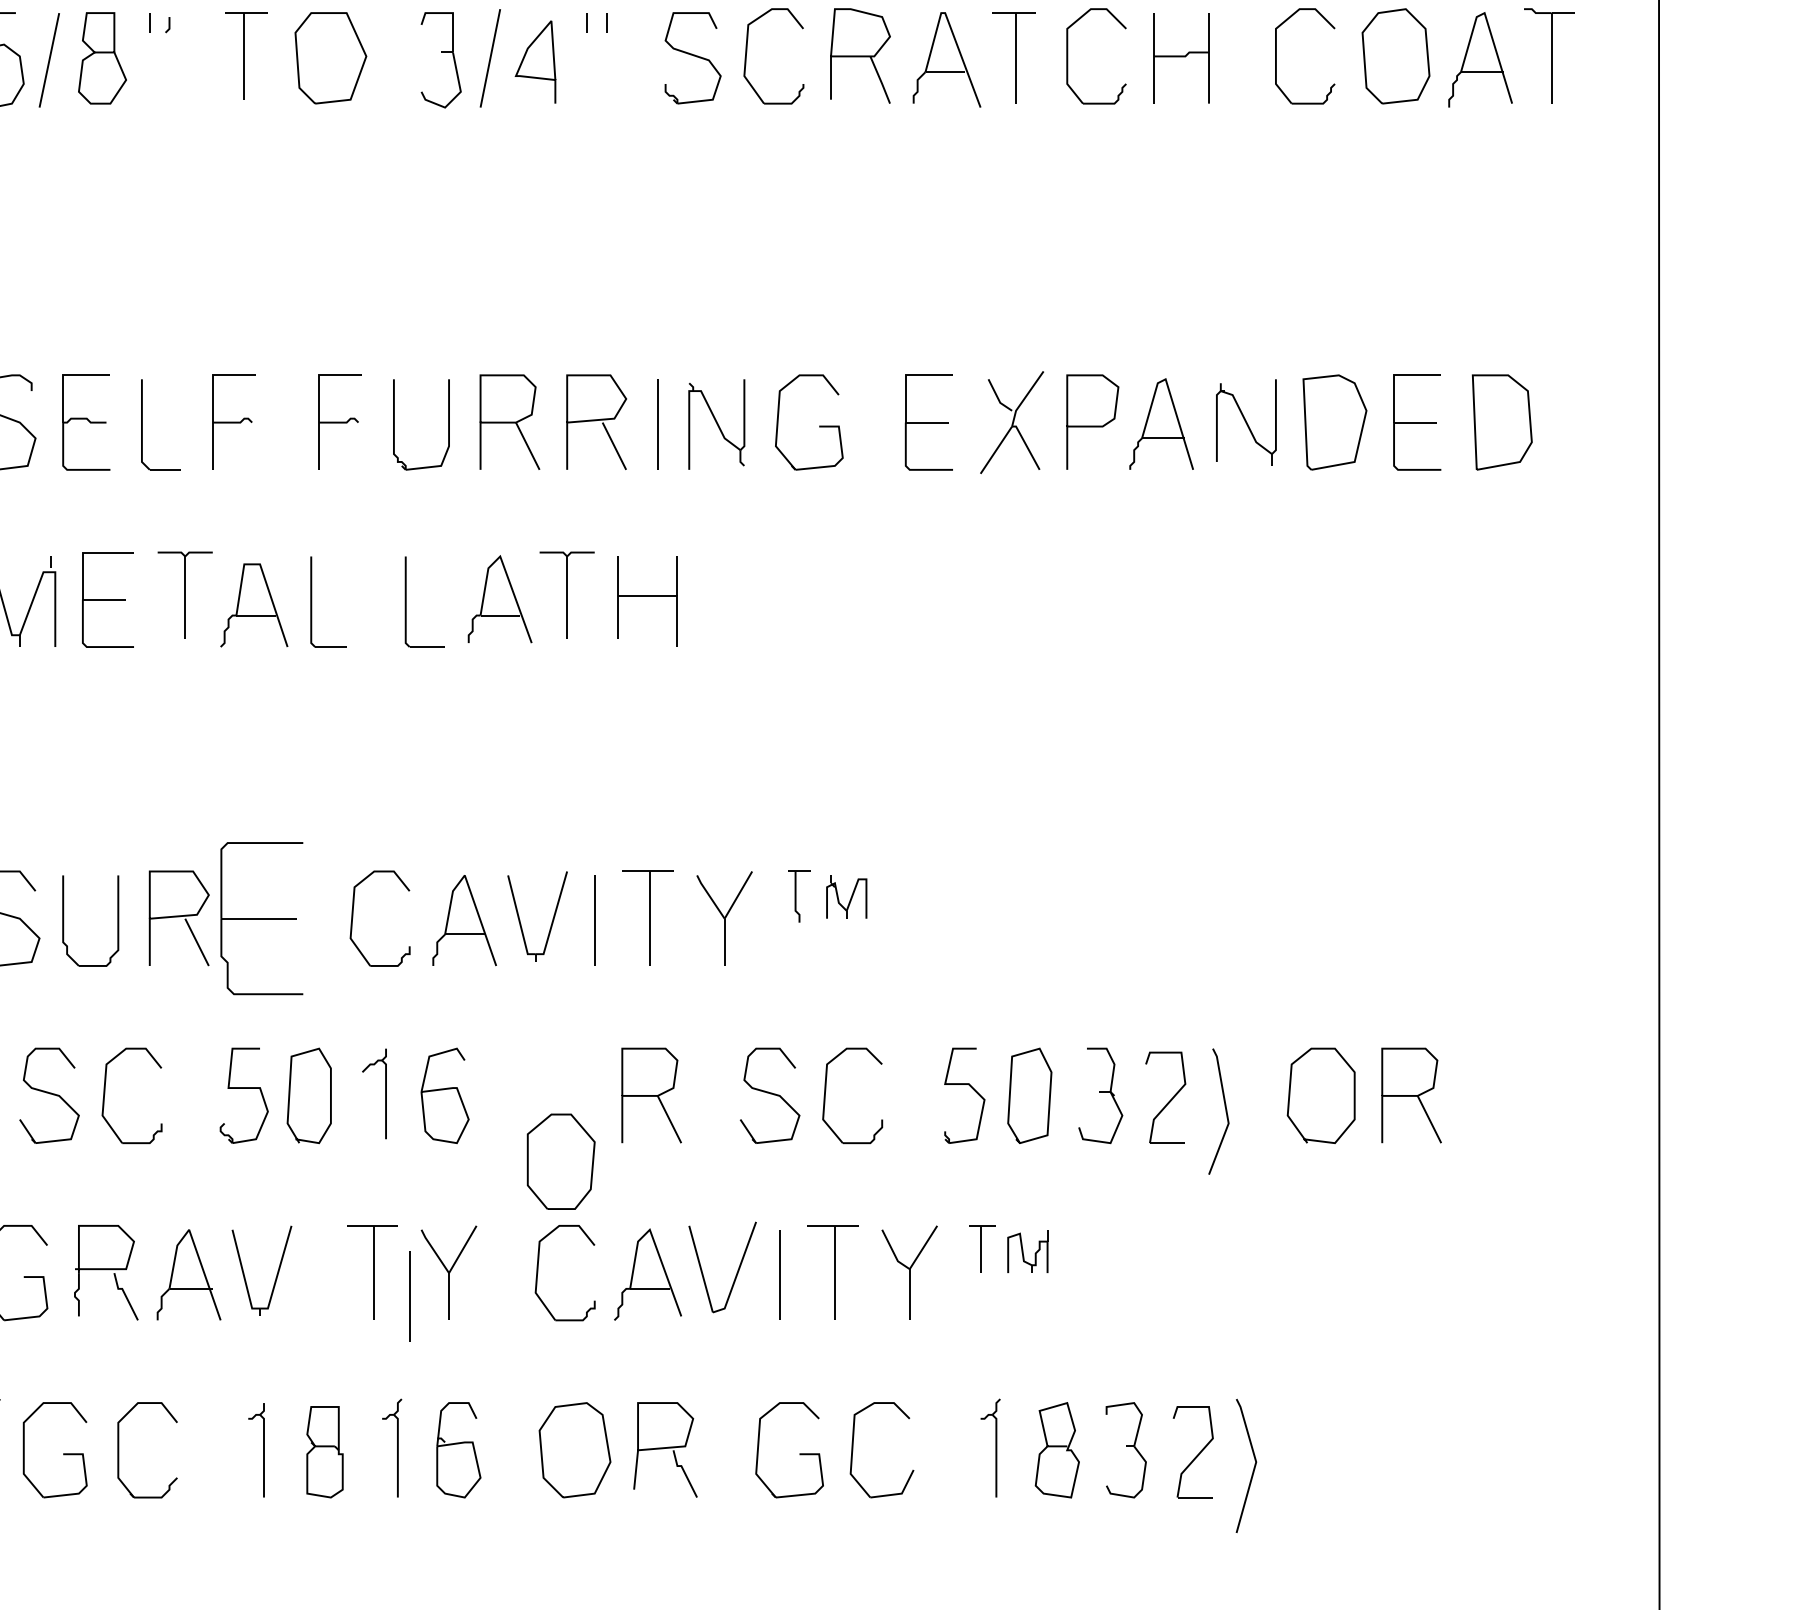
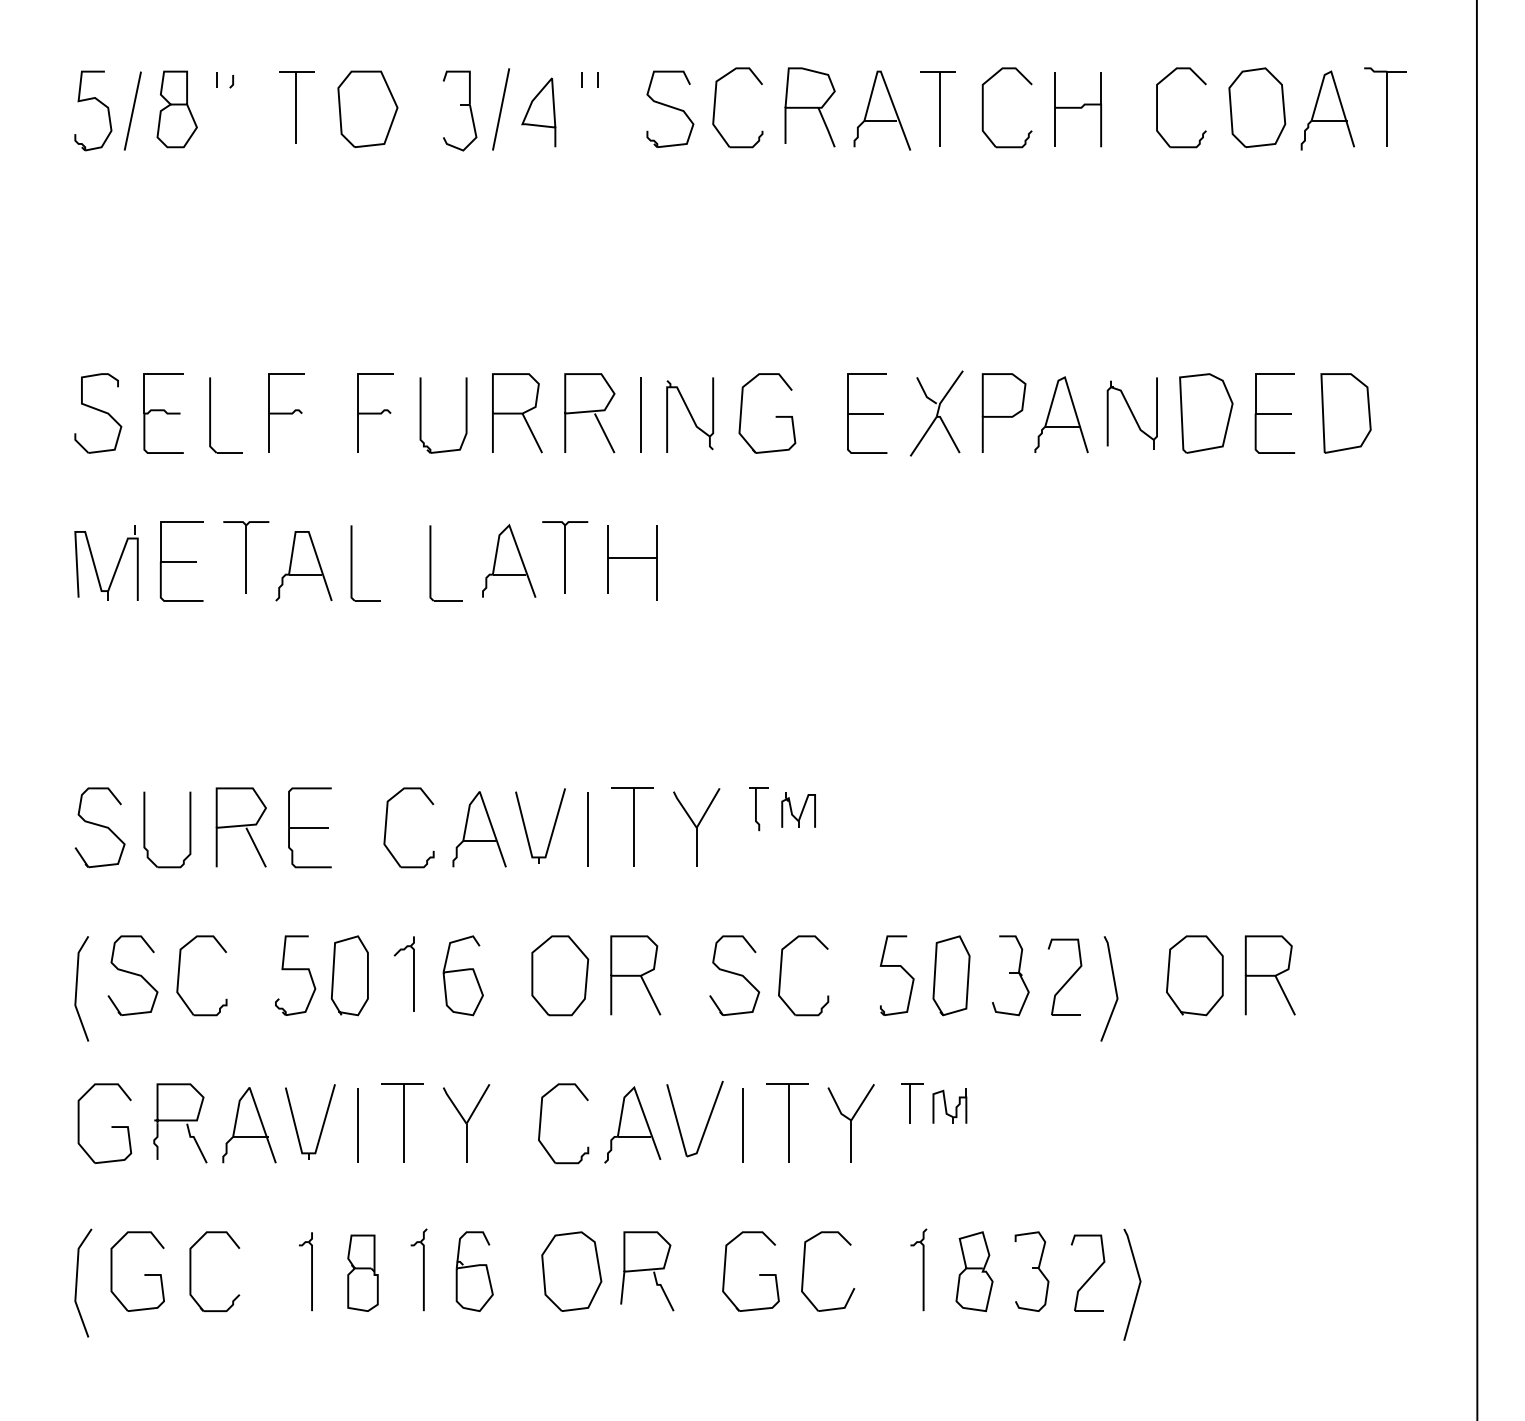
part: (260, 918) -> (309, 827), size x0.62
part: (561, 1161) -> (560, 975), moved
line: (409, 1296) -> (357, 1125), moved

